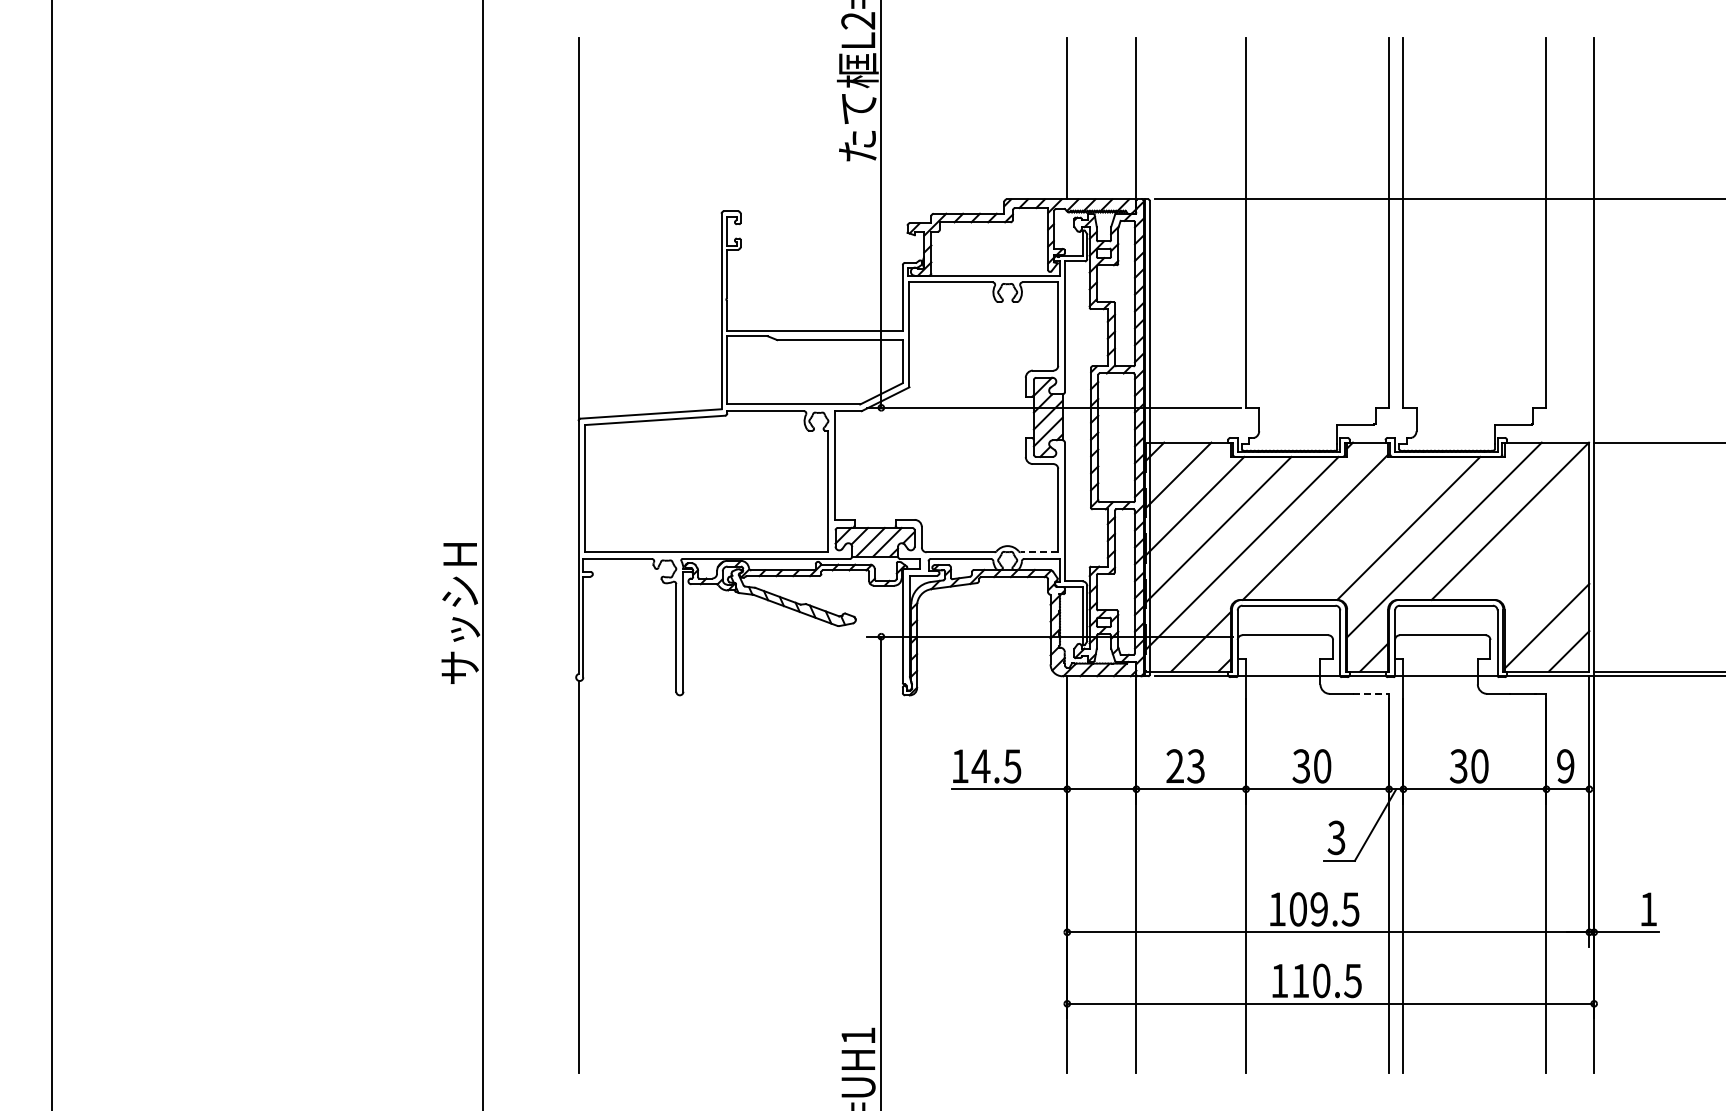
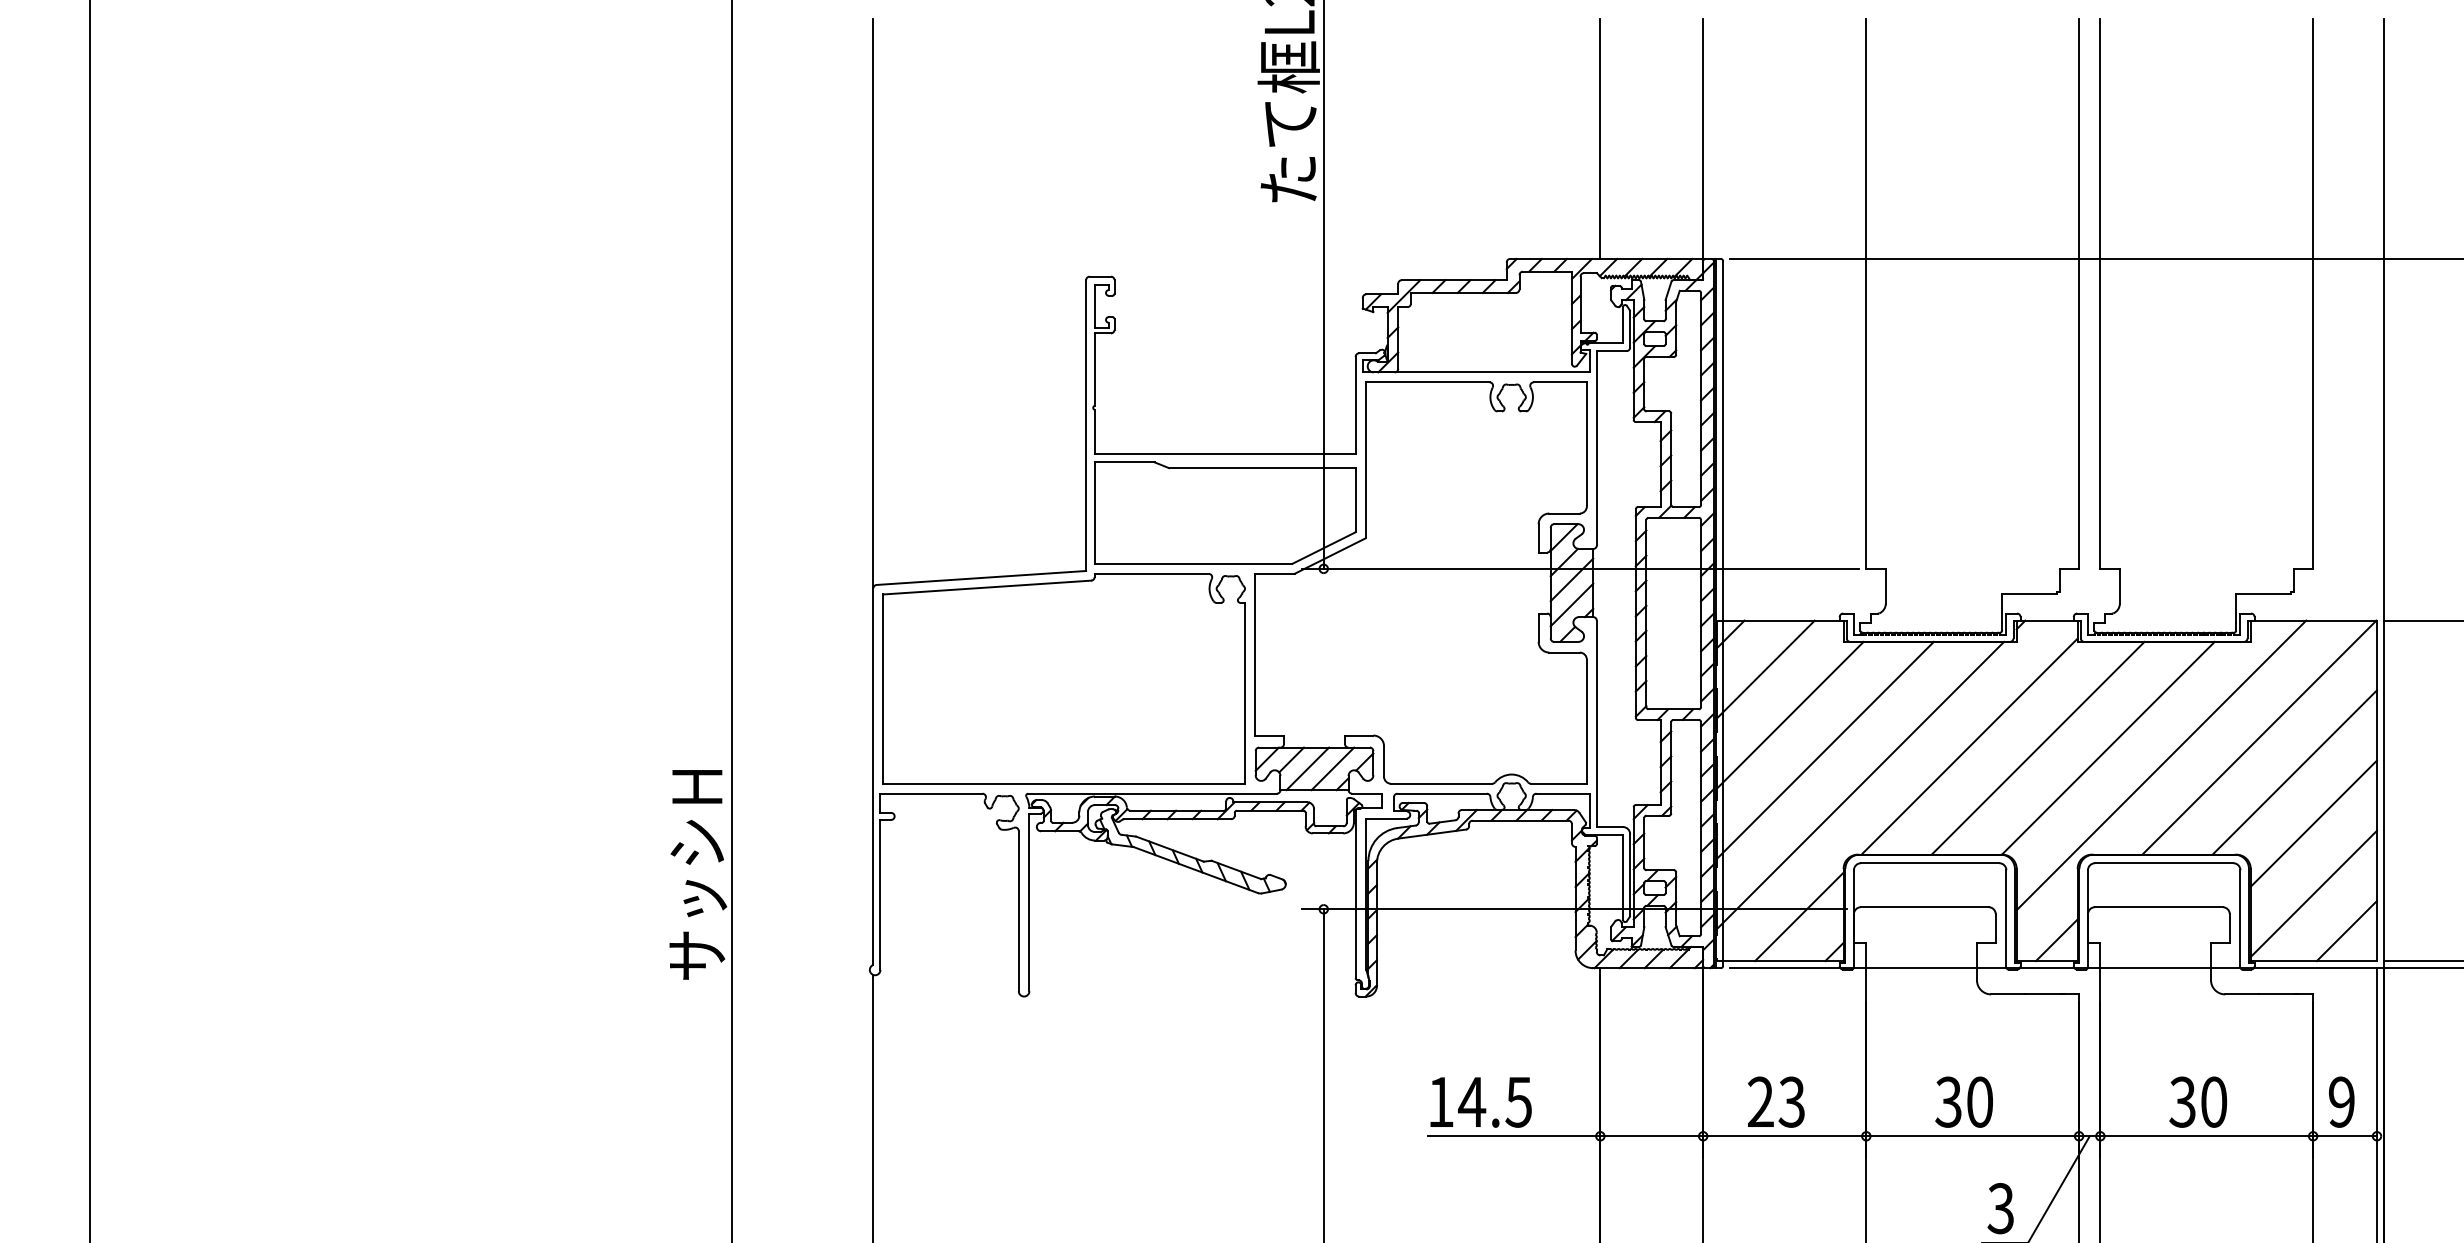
line: (1361, 527) -> (2038, 746), added
line: (1533, 544) -> (2293, 772), added
line: (1039, 552) -> (1559, 784), dashed -> solid
line: (1546, 578) -> (2313, 822), added
line: (1371, 693) -> (2052, 993), dashed -> solid

